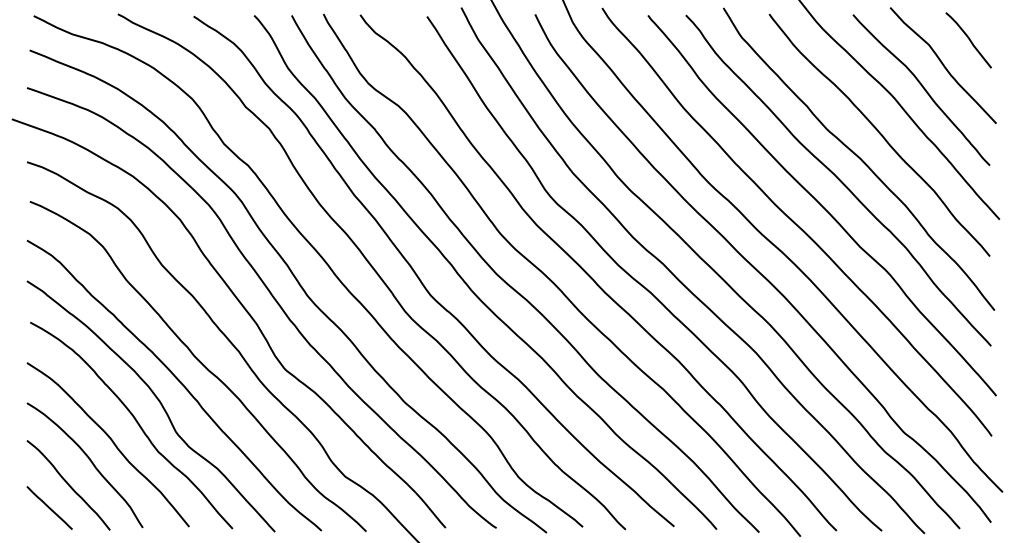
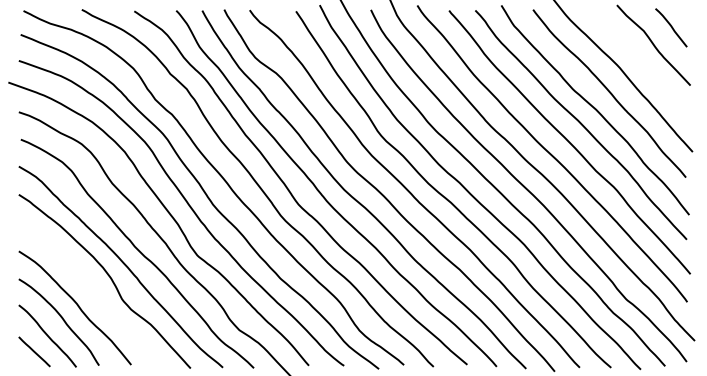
curve: (921, 87) -> (638, 60), removed
curve: (136, 423) -> (94, 293), removed

